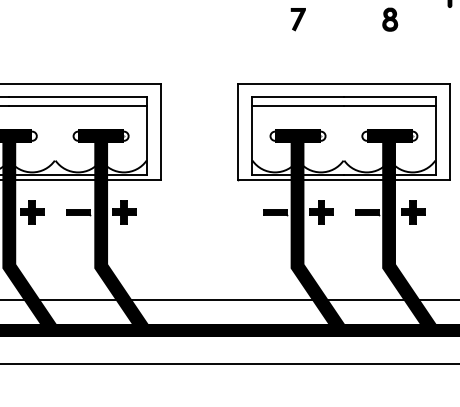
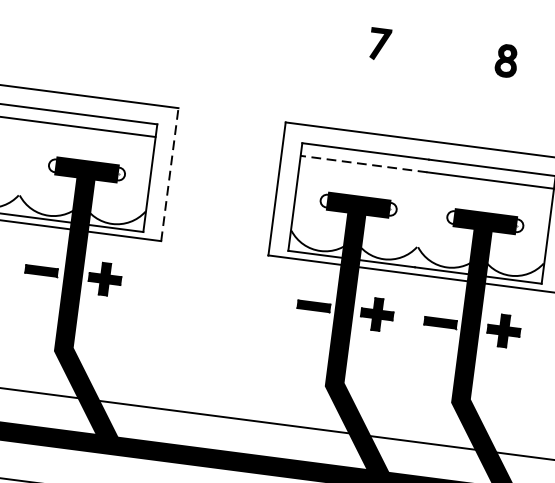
line: (298, 106) -> (364, 164), solid -> dashed
line: (160, 131) -> (169, 174), solid -> dashed

